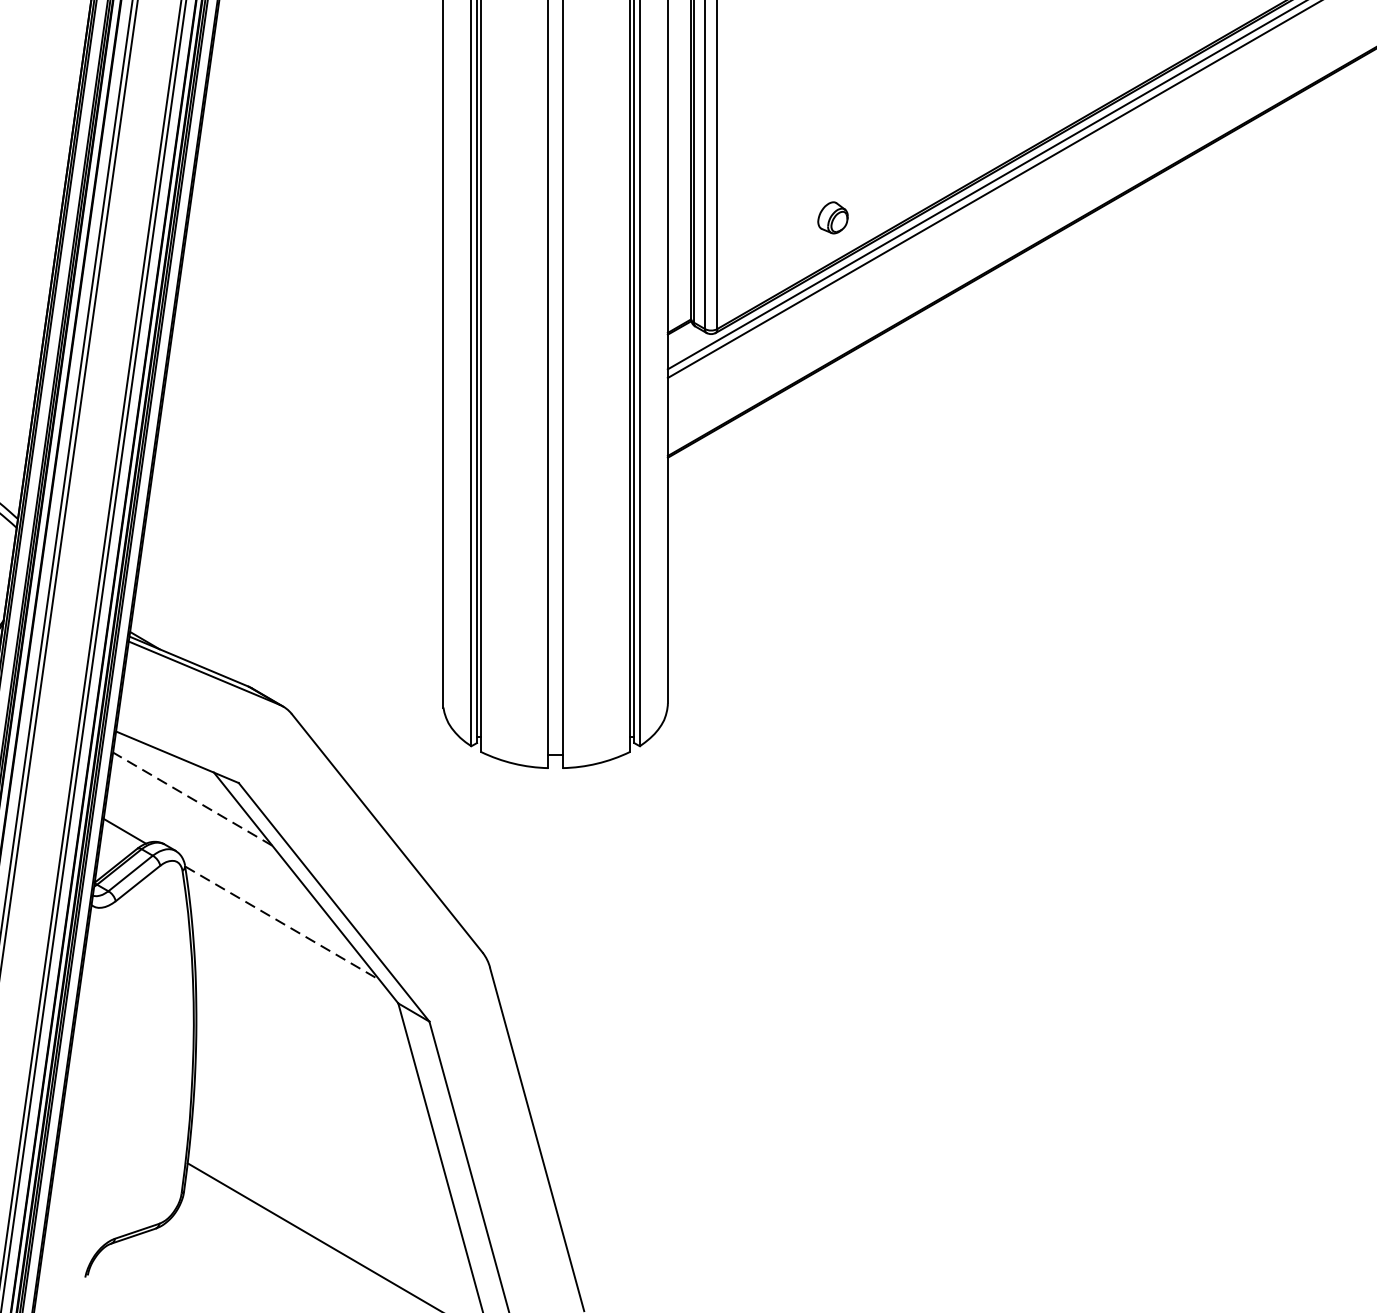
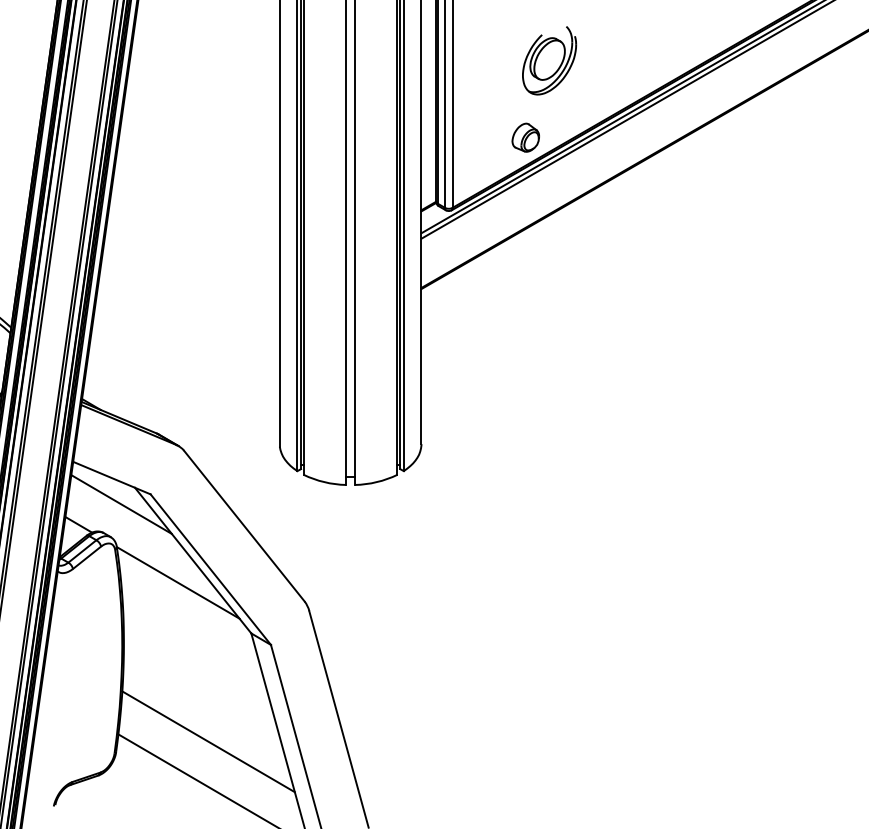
part: (870, 95) -> (549, 60), added
part: (832, 217) -> (525, 137), size x1.43
line: (192, 799) -> (121, 504), dashed -> solid
line: (282, 924) -> (178, 583), dashed -> solid
line: (330, 1174) -> (208, 741), added

